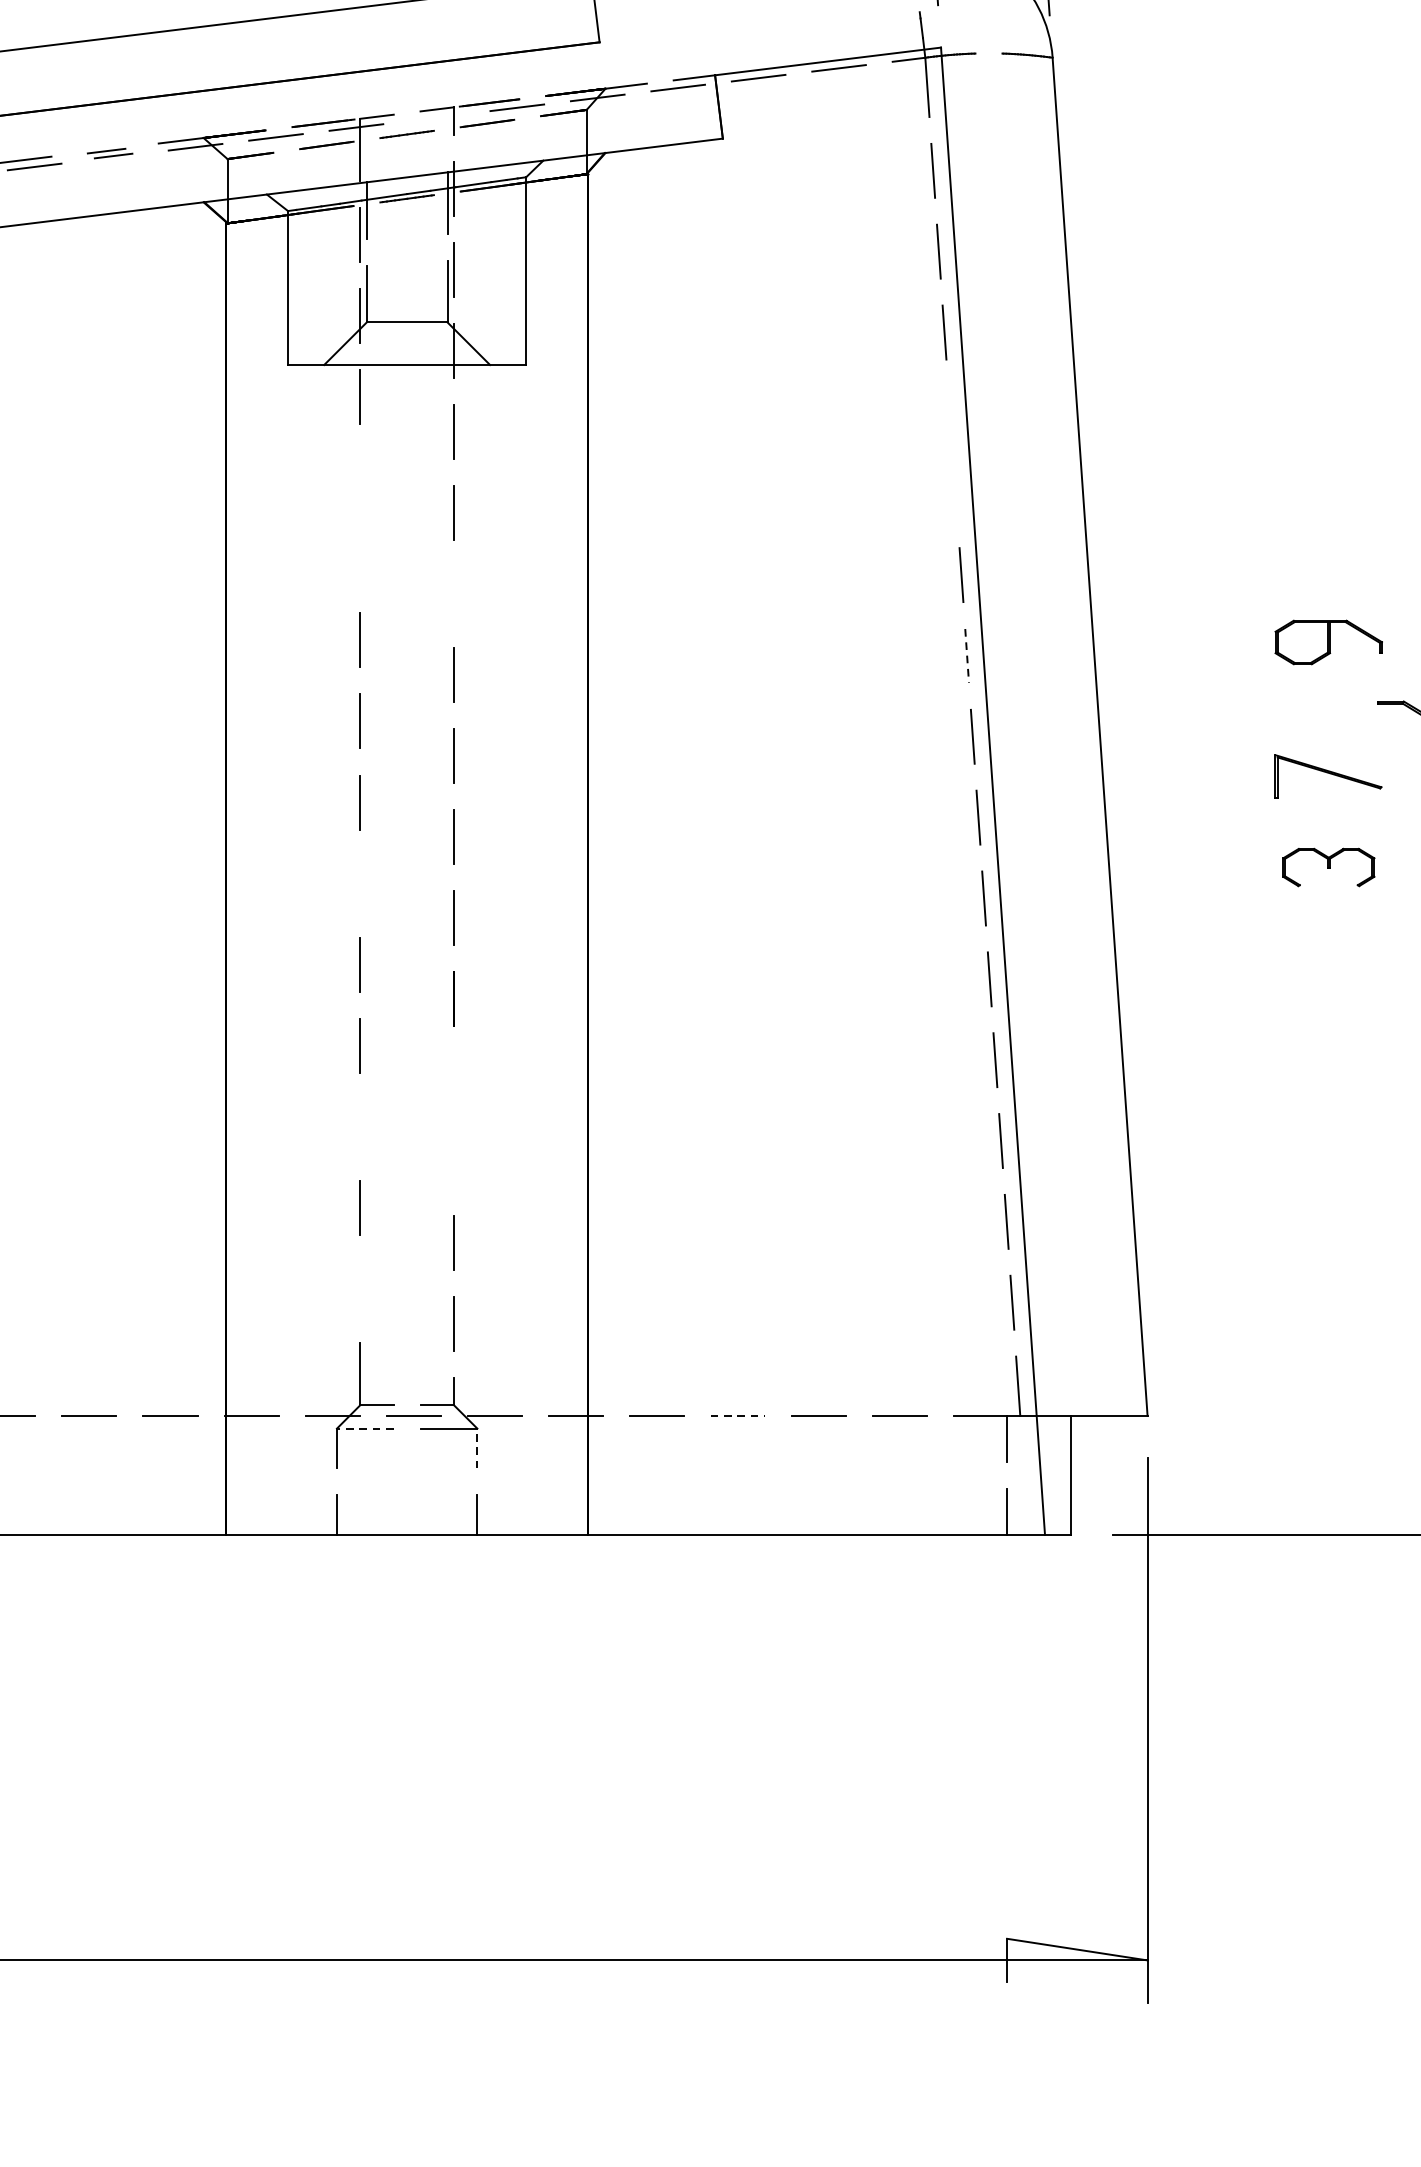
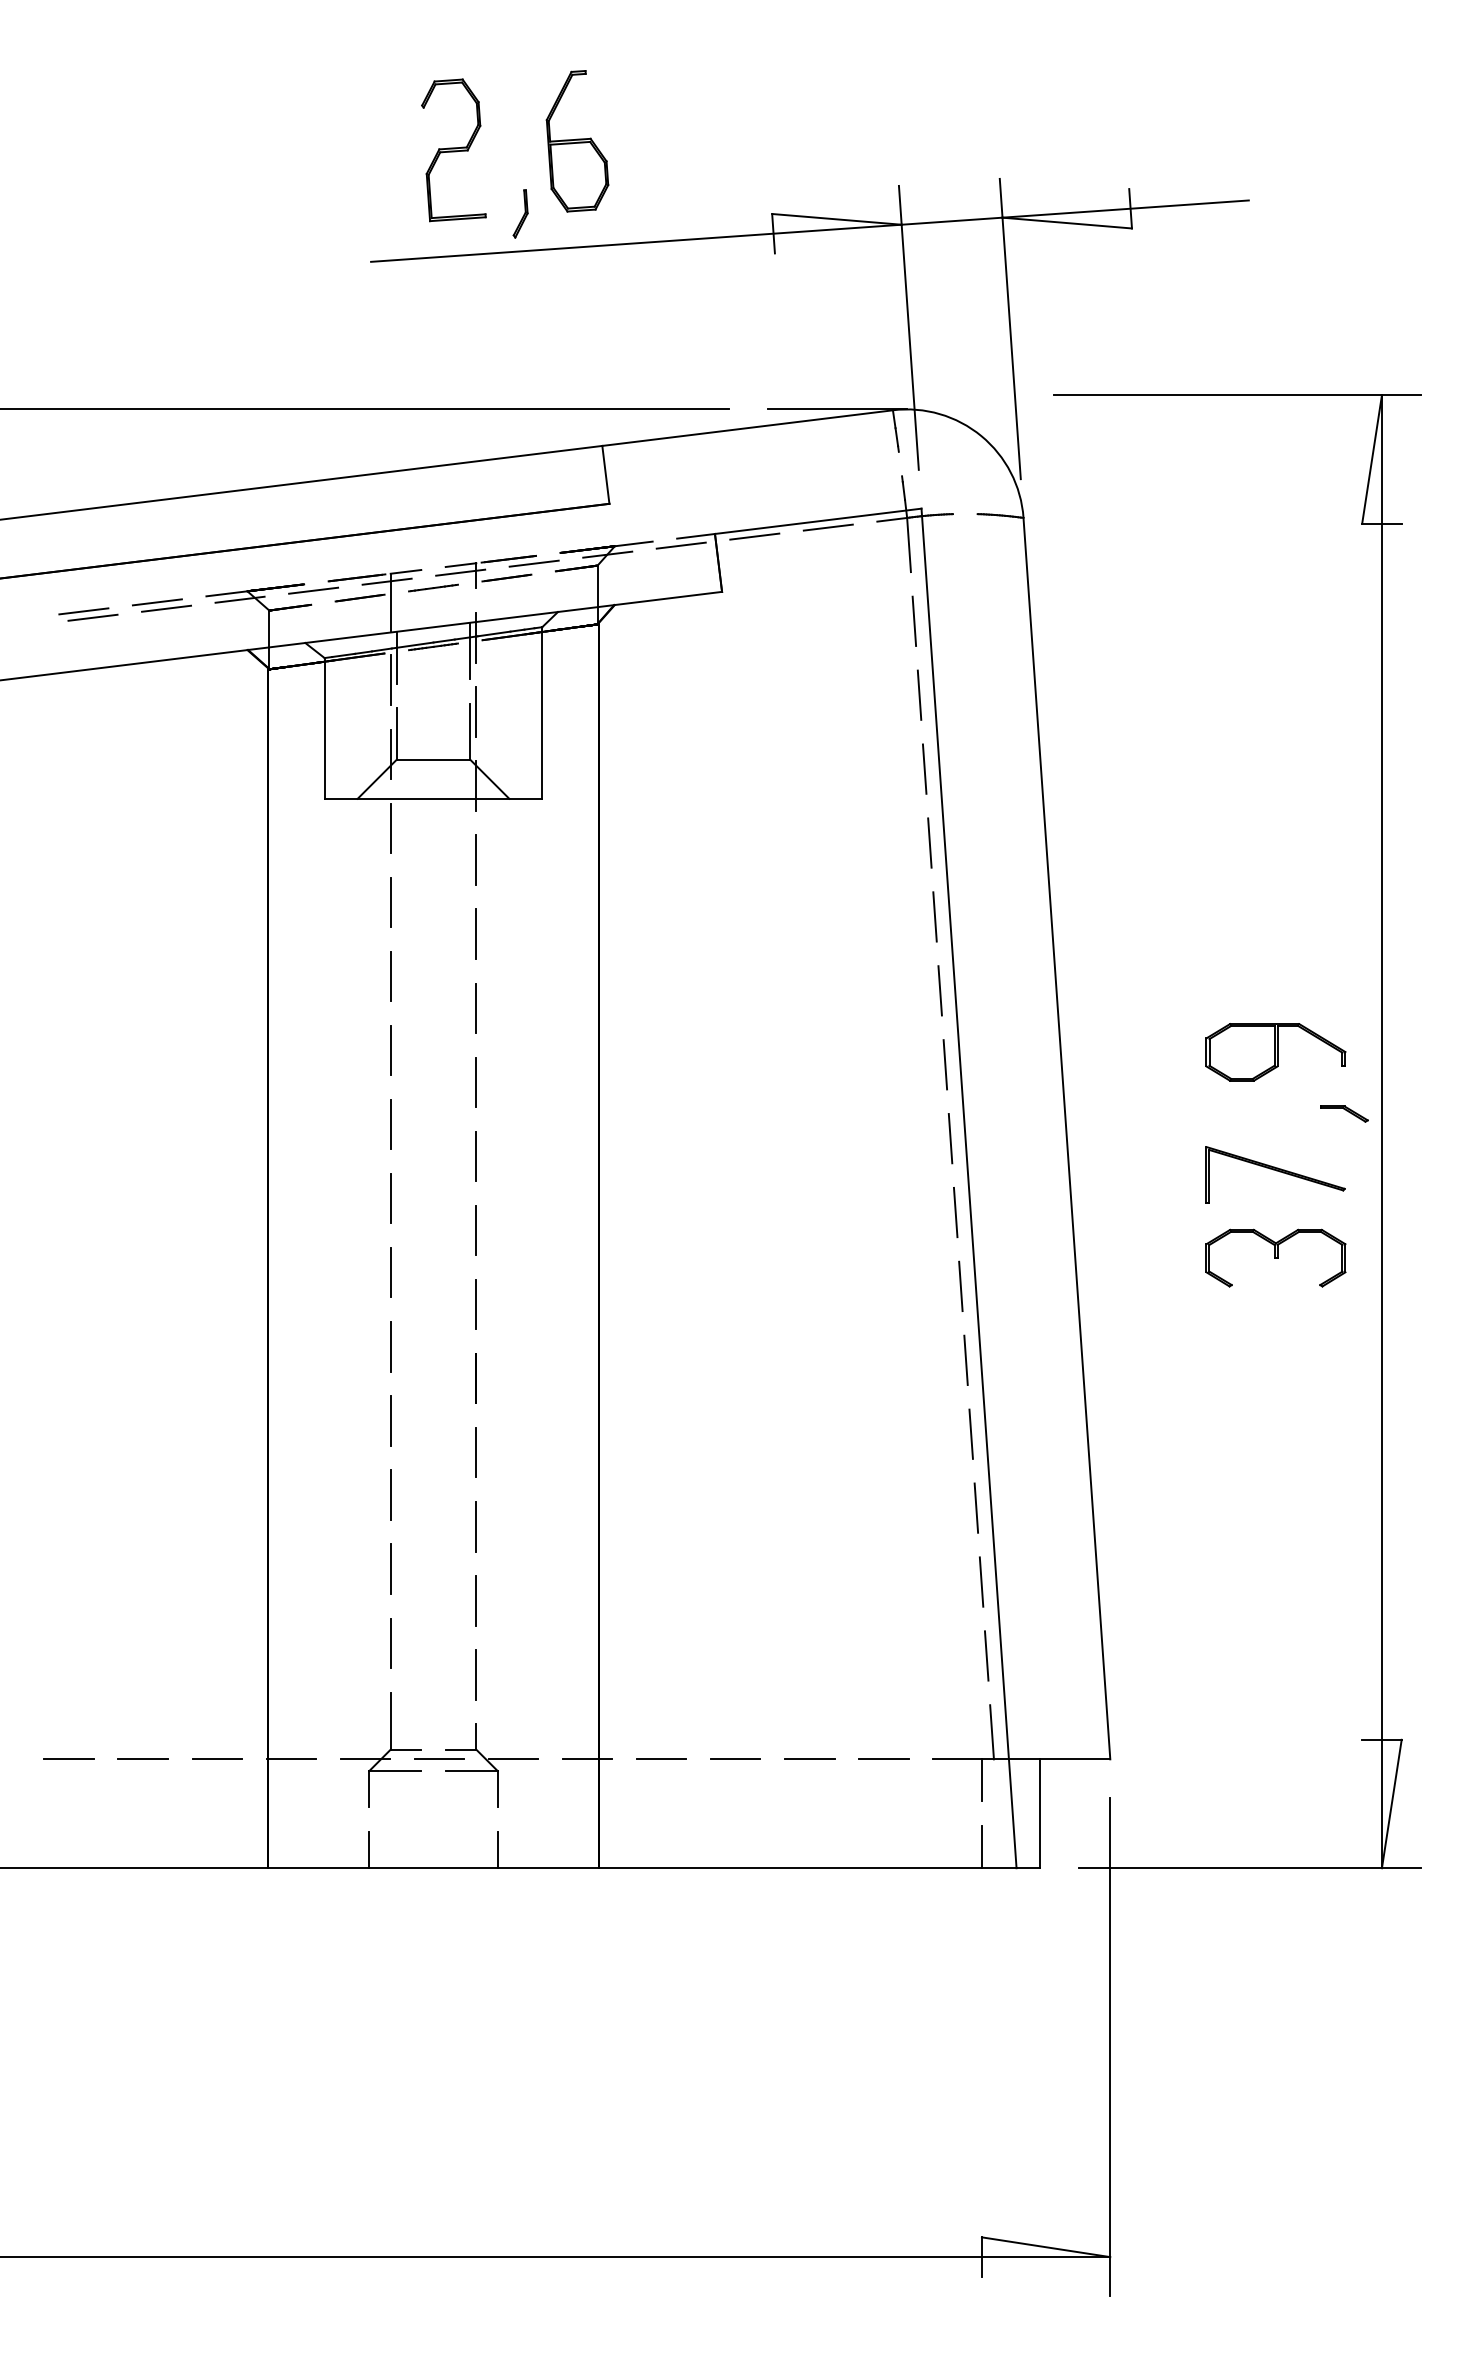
line: (436, 117) -> (460, 572), added
part: (109, 153) -> (161, 605), size x1.43
line: (949, 412) -> (929, 842), added
line: (360, 478) -> (390, 902), added
line: (955, 493) -> (934, 916), added
line: (360, 559) -> (390, 976), added
line: (453, 594) -> (475, 1008), added
part: (1328, 642) -> (1275, 1052), size x1.43
line: (967, 655) -> (945, 1064), dashed -> solid
part: (1328, 776) -> (1275, 1174), size x1.43
part: (1328, 866) -> (1275, 1257), size x1.67
line: (360, 883) -> (390, 1272), added
line: (453, 1080) -> (475, 1452), added
line: (360, 1126) -> (390, 1494), added
line: (454, 1161) -> (476, 1526), added
line: (360, 1288) -> (390, 1642), added
line: (737, 1416) -> (735, 1759), dashed -> solid
line: (365, 1429) -> (395, 1771), dashed -> solid
line: (477, 1447) -> (497, 1788), dashed -> solid

